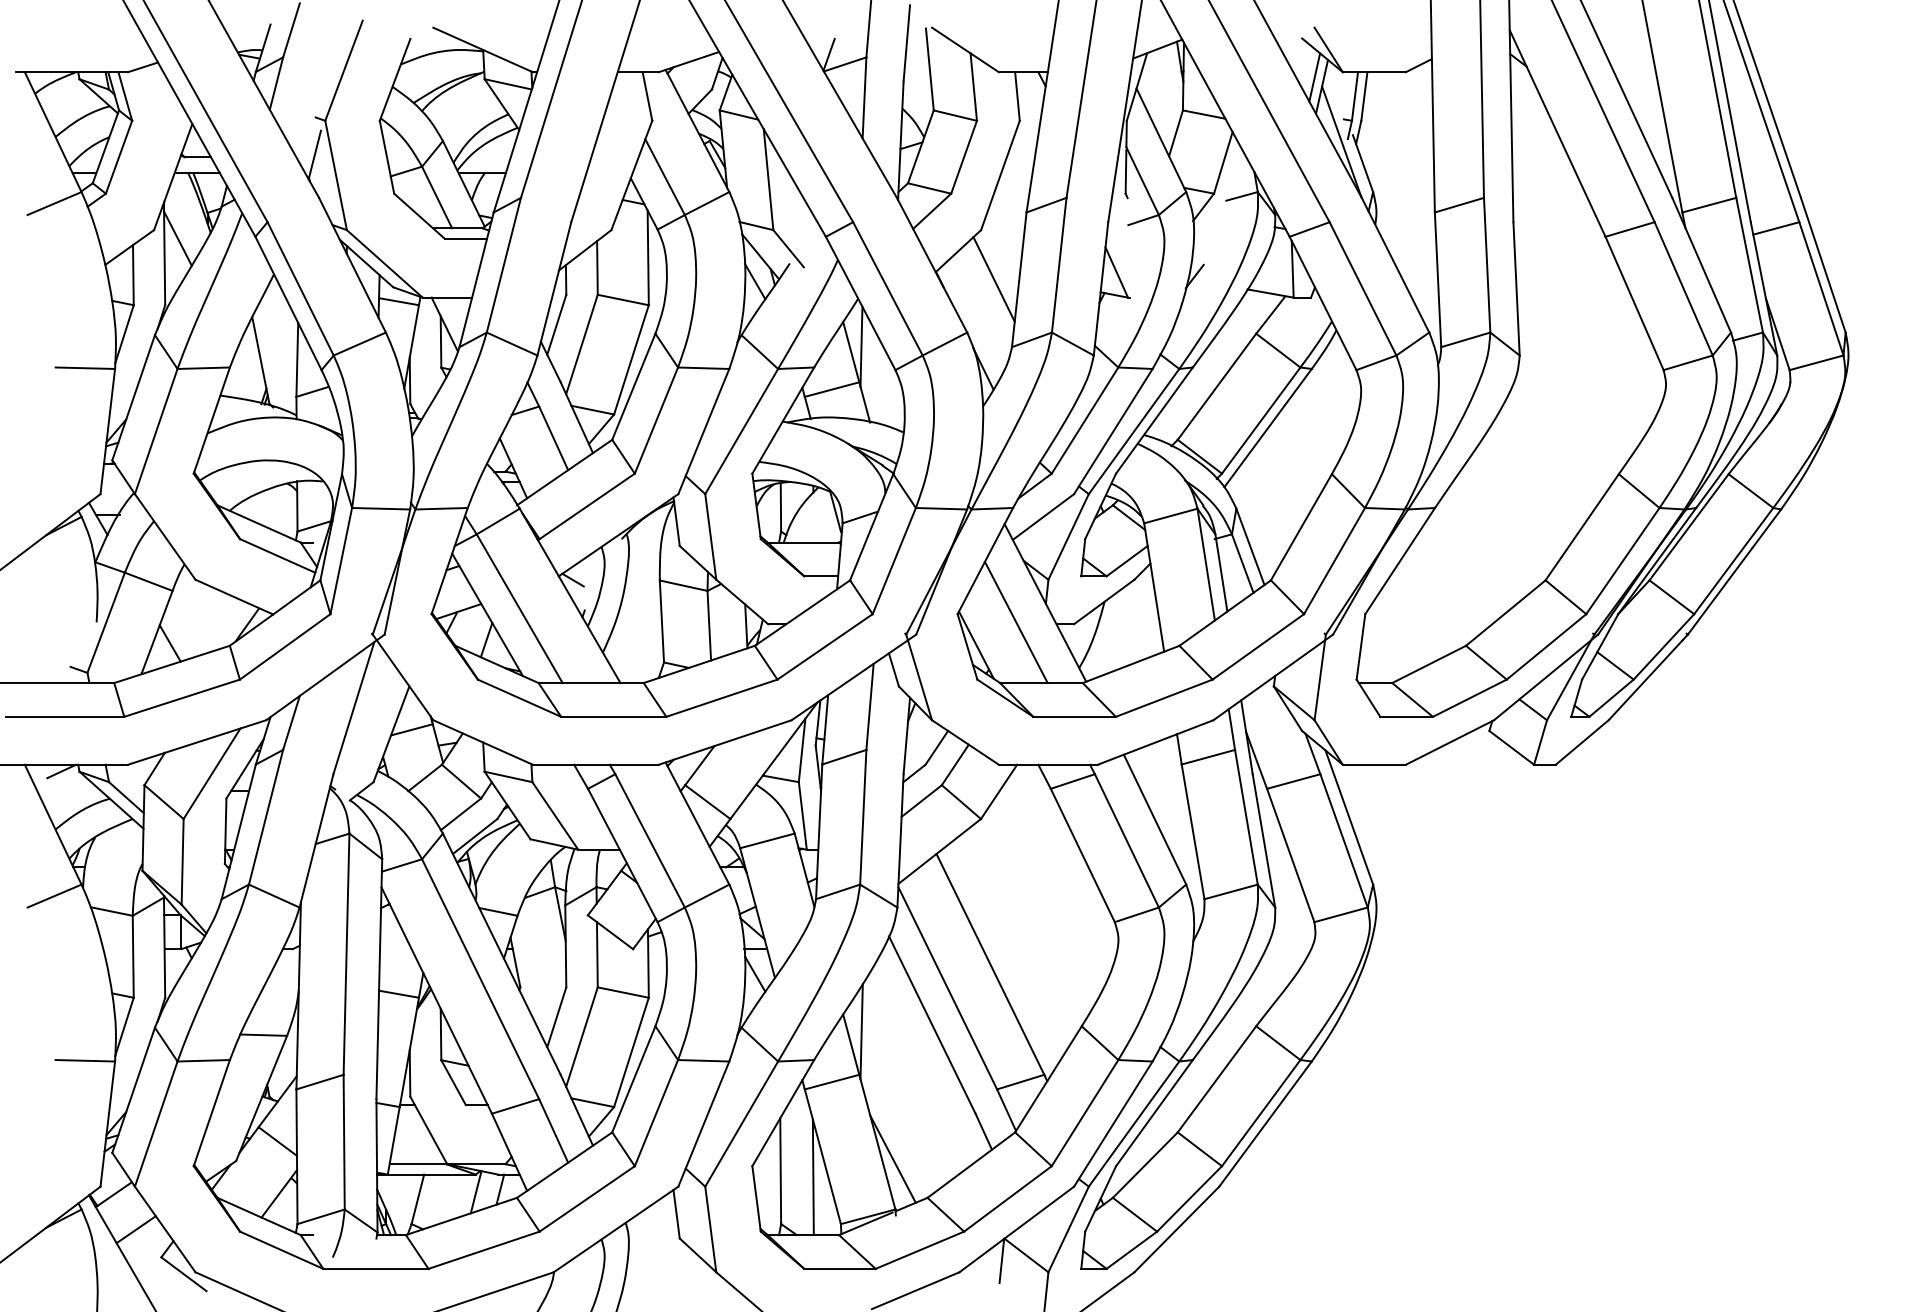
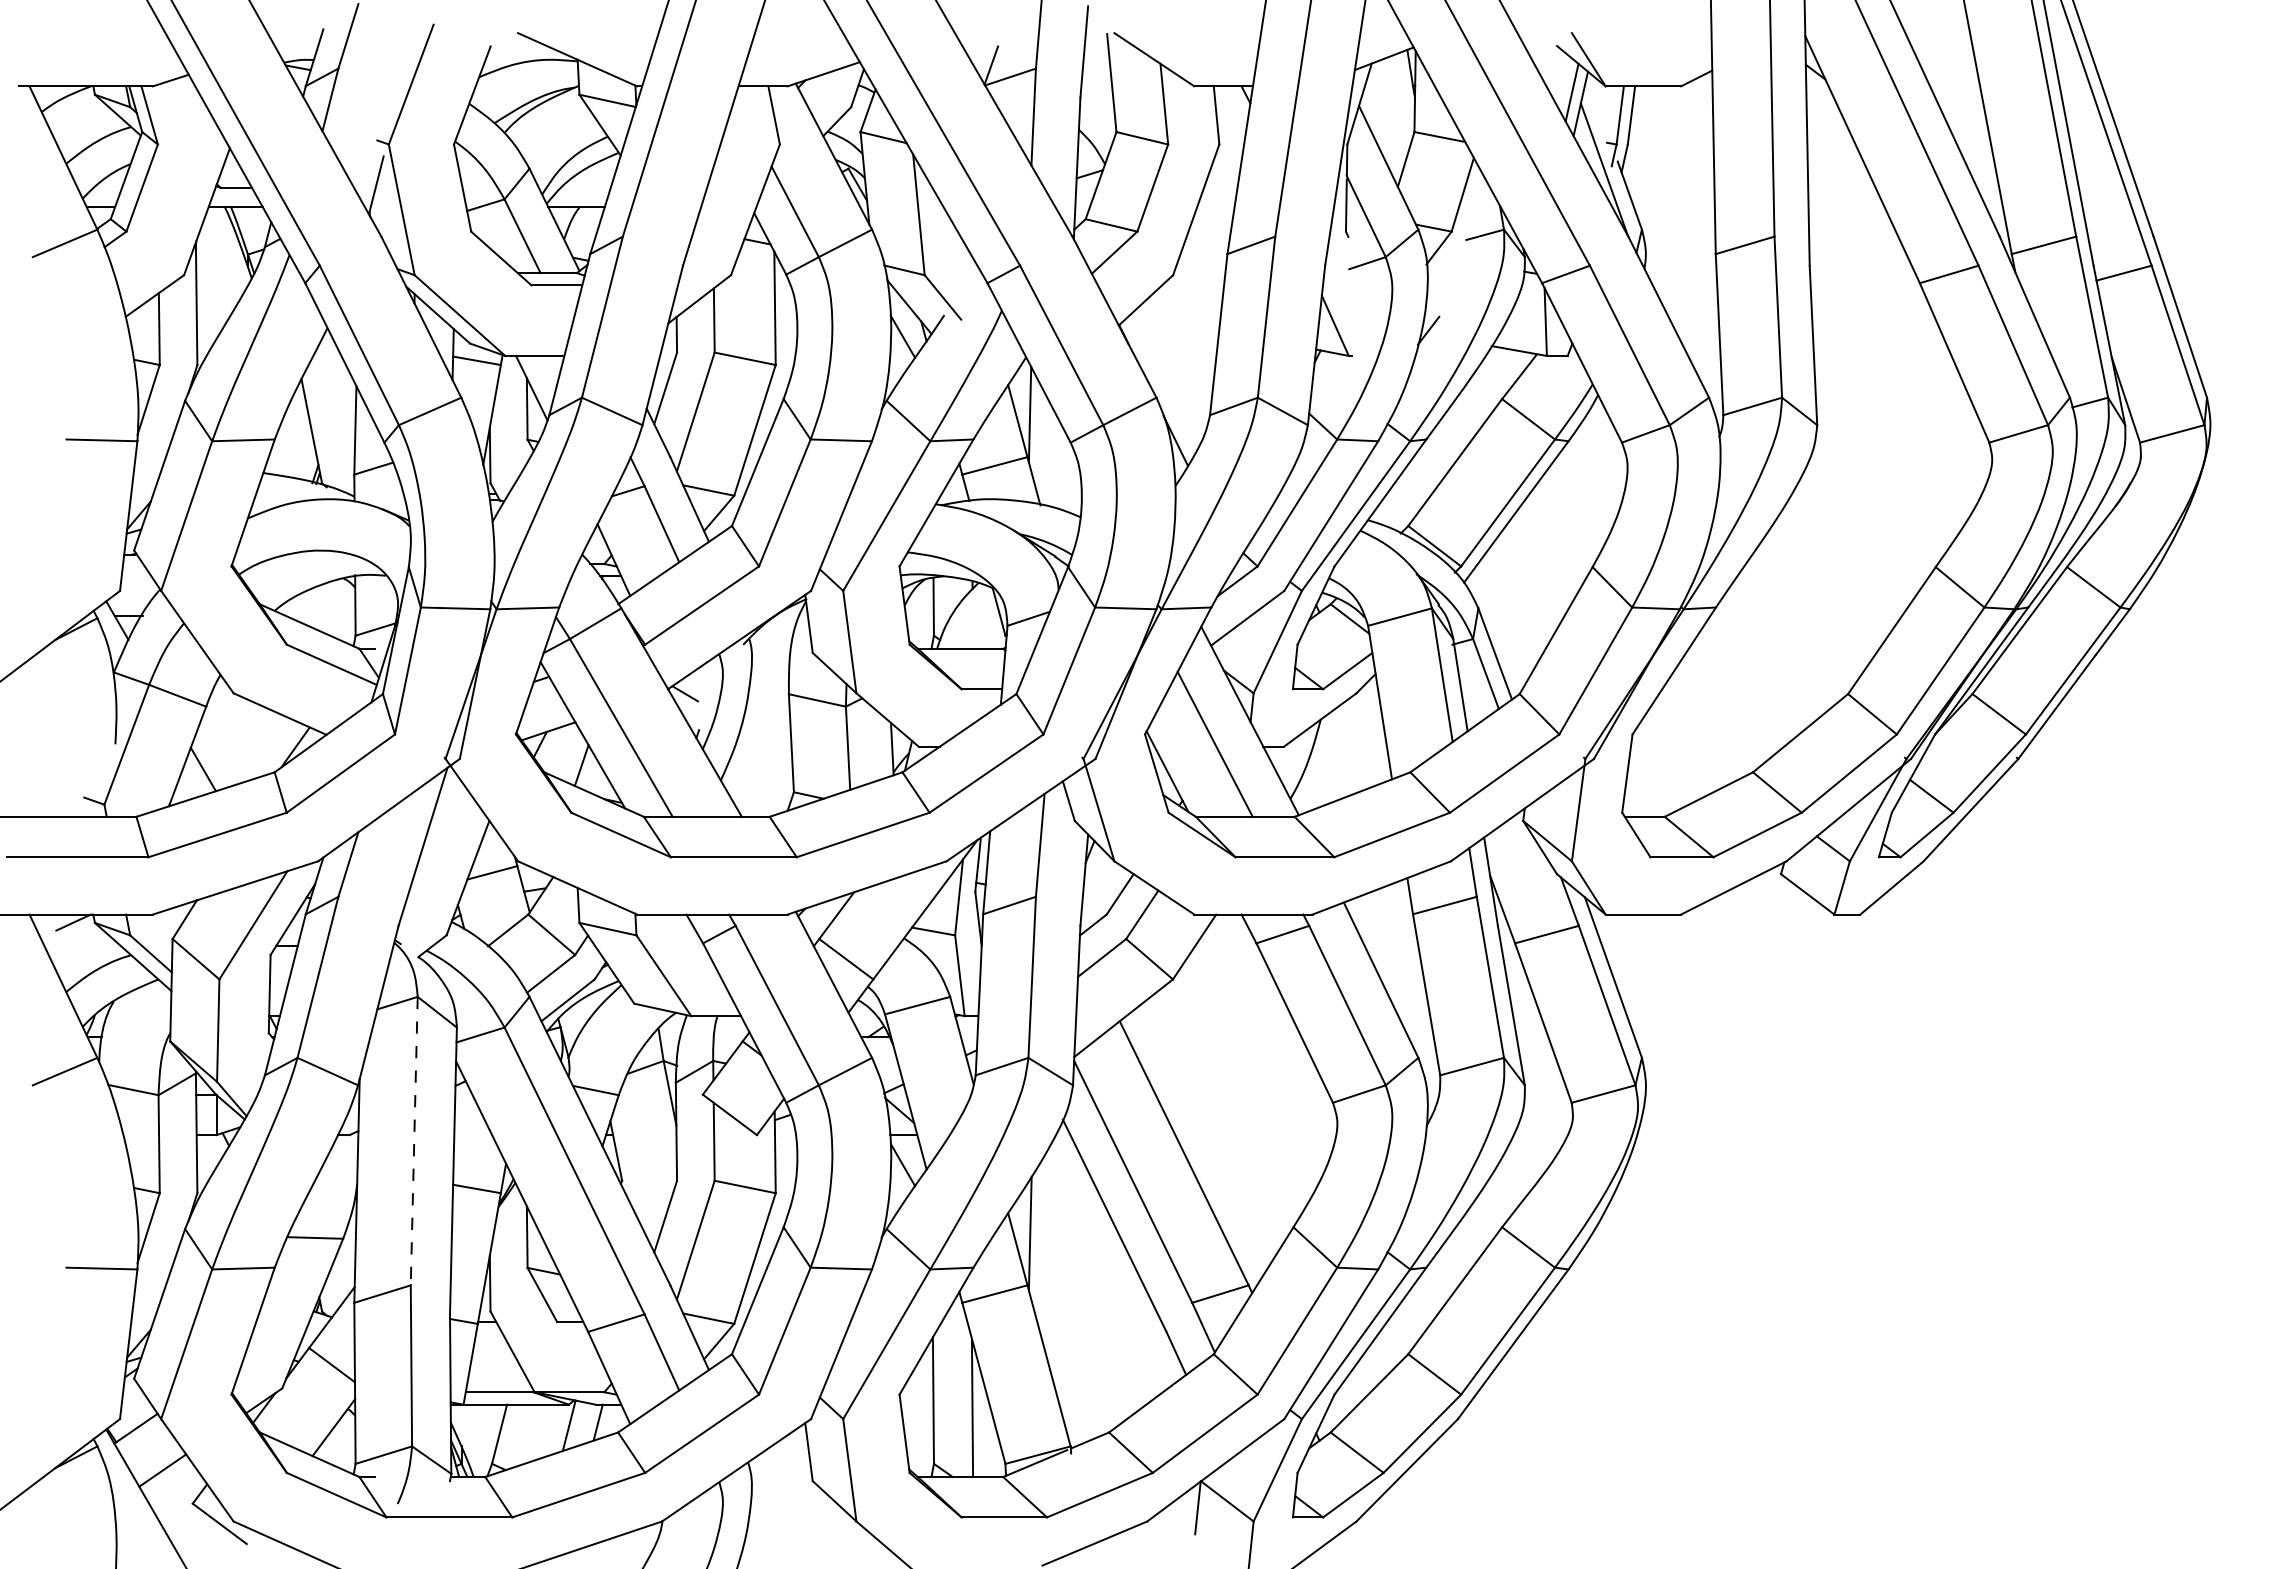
line: (177, 238) -> (212, 285), removed
line: (993, 278) -> (1188, 333), removed
line: (346, 954) -> (414, 1141), solid -> dashed
line: (892, 1159) -> (1067, 1386), removed

